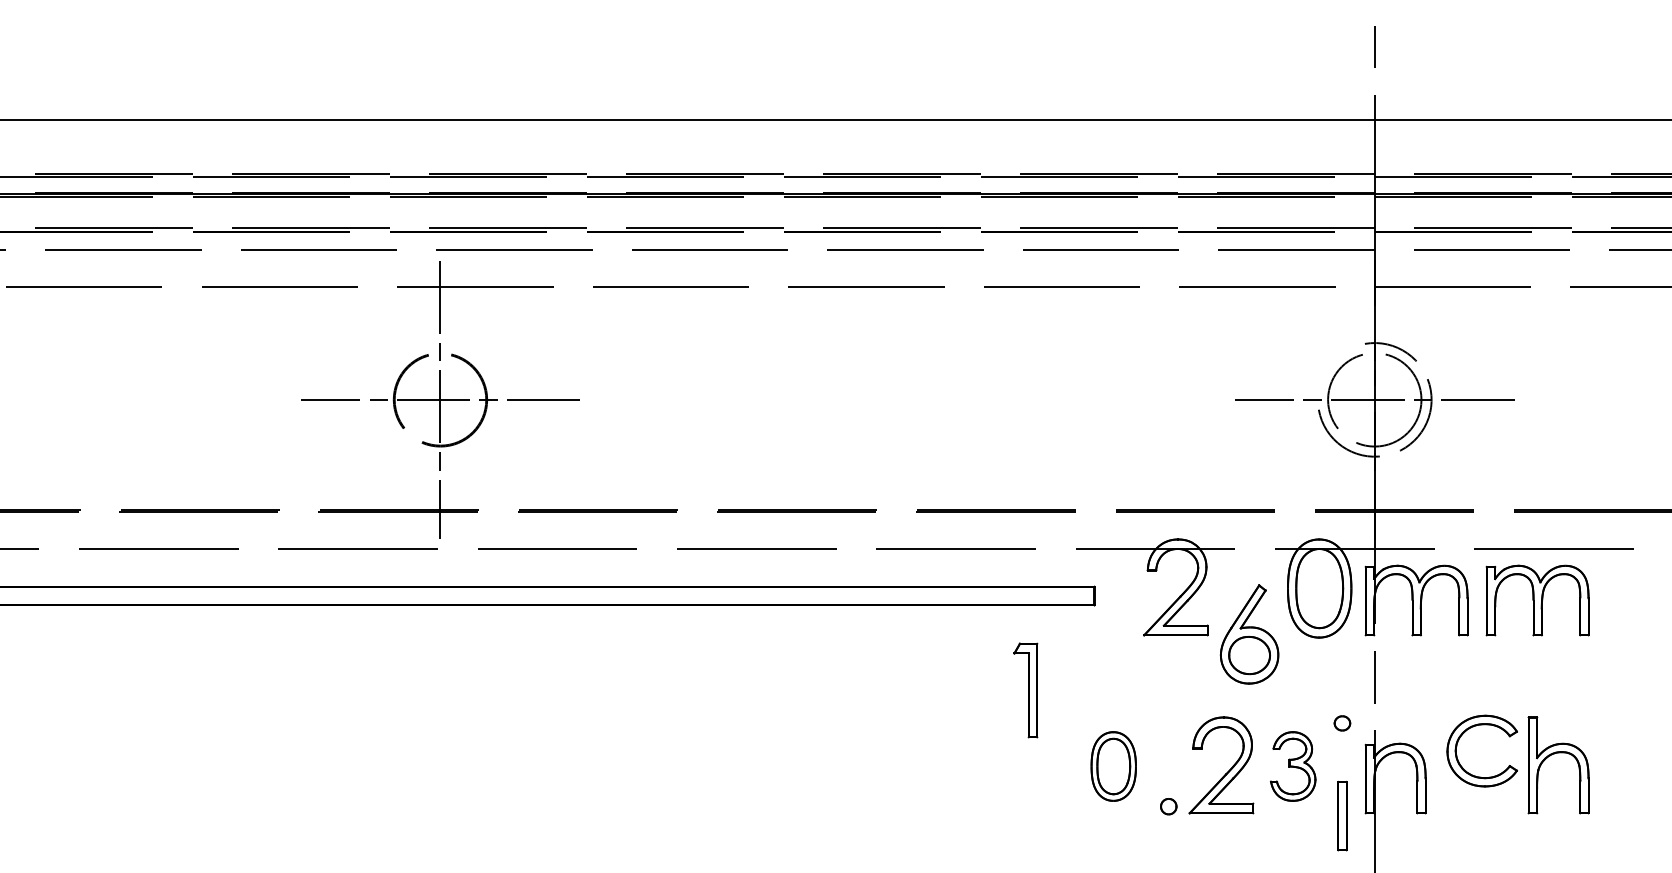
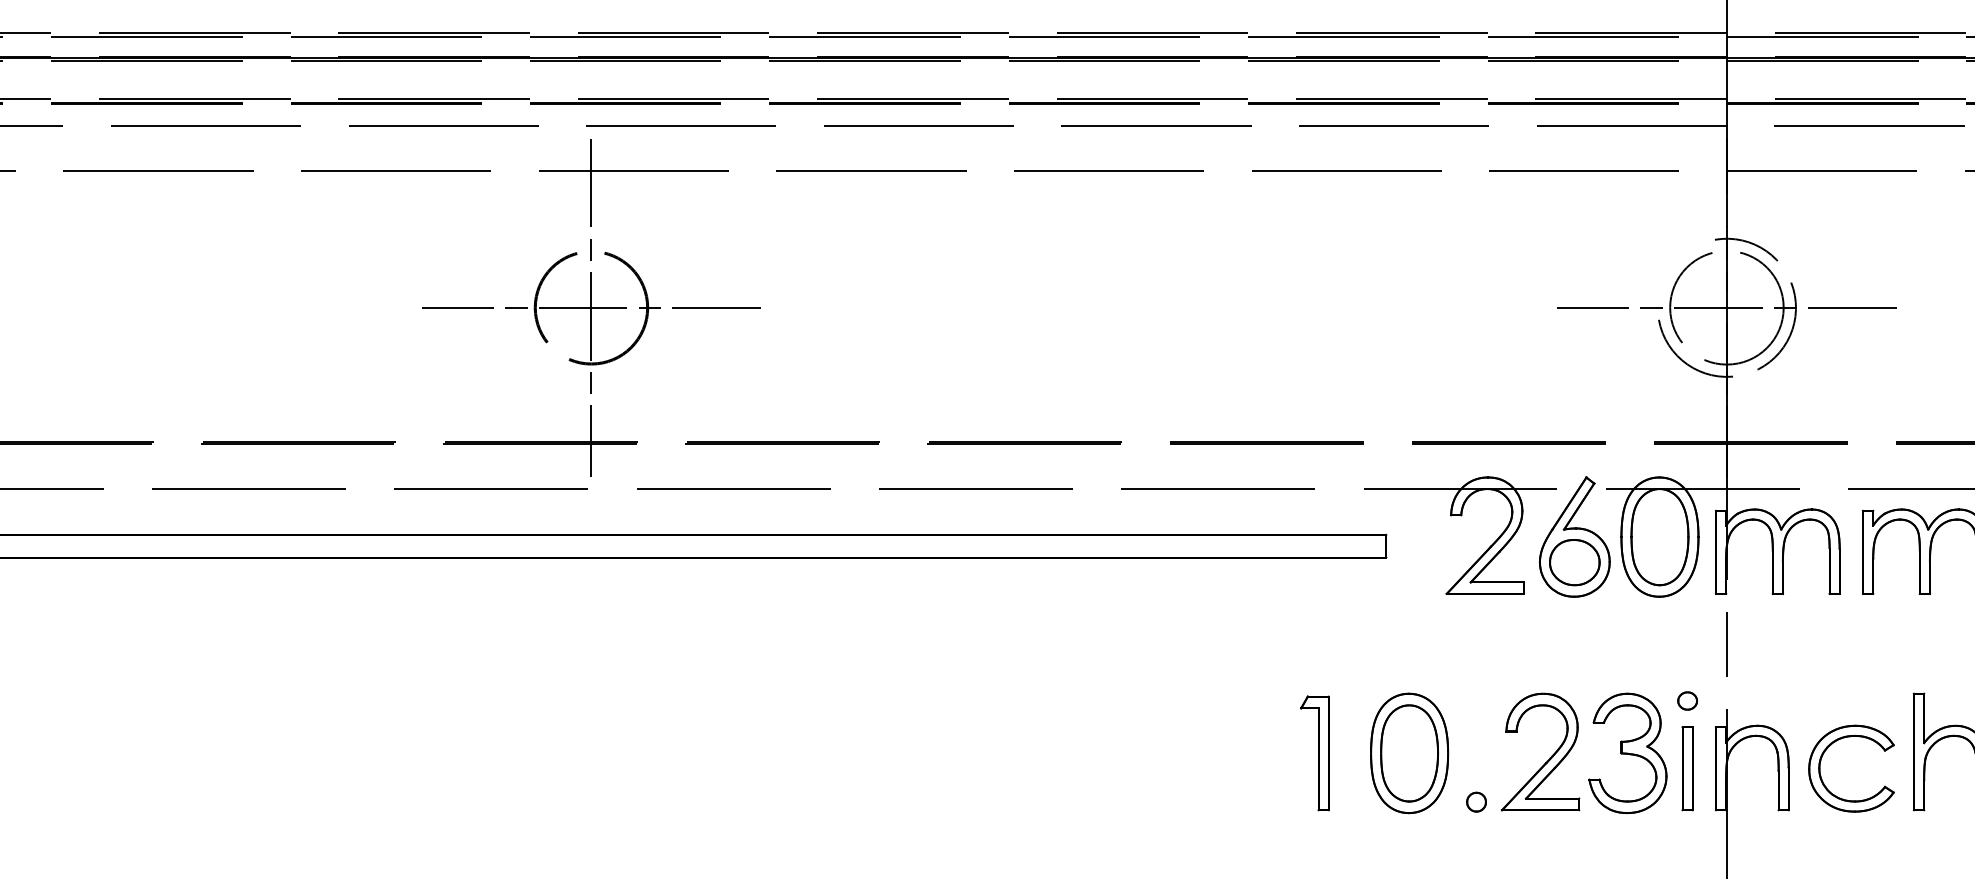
part: (1249, 634) -> (1574, 537), moved
part: (1025, 690) -> (1314, 753), moved
part: (1464, 733) -> (1829, 747), moved
part: (1113, 766) -> (1409, 753), size x1.43
part: (1292, 766) -> (1626, 753), size x1.43
part: (1342, 815) -> (1687, 767), moved

